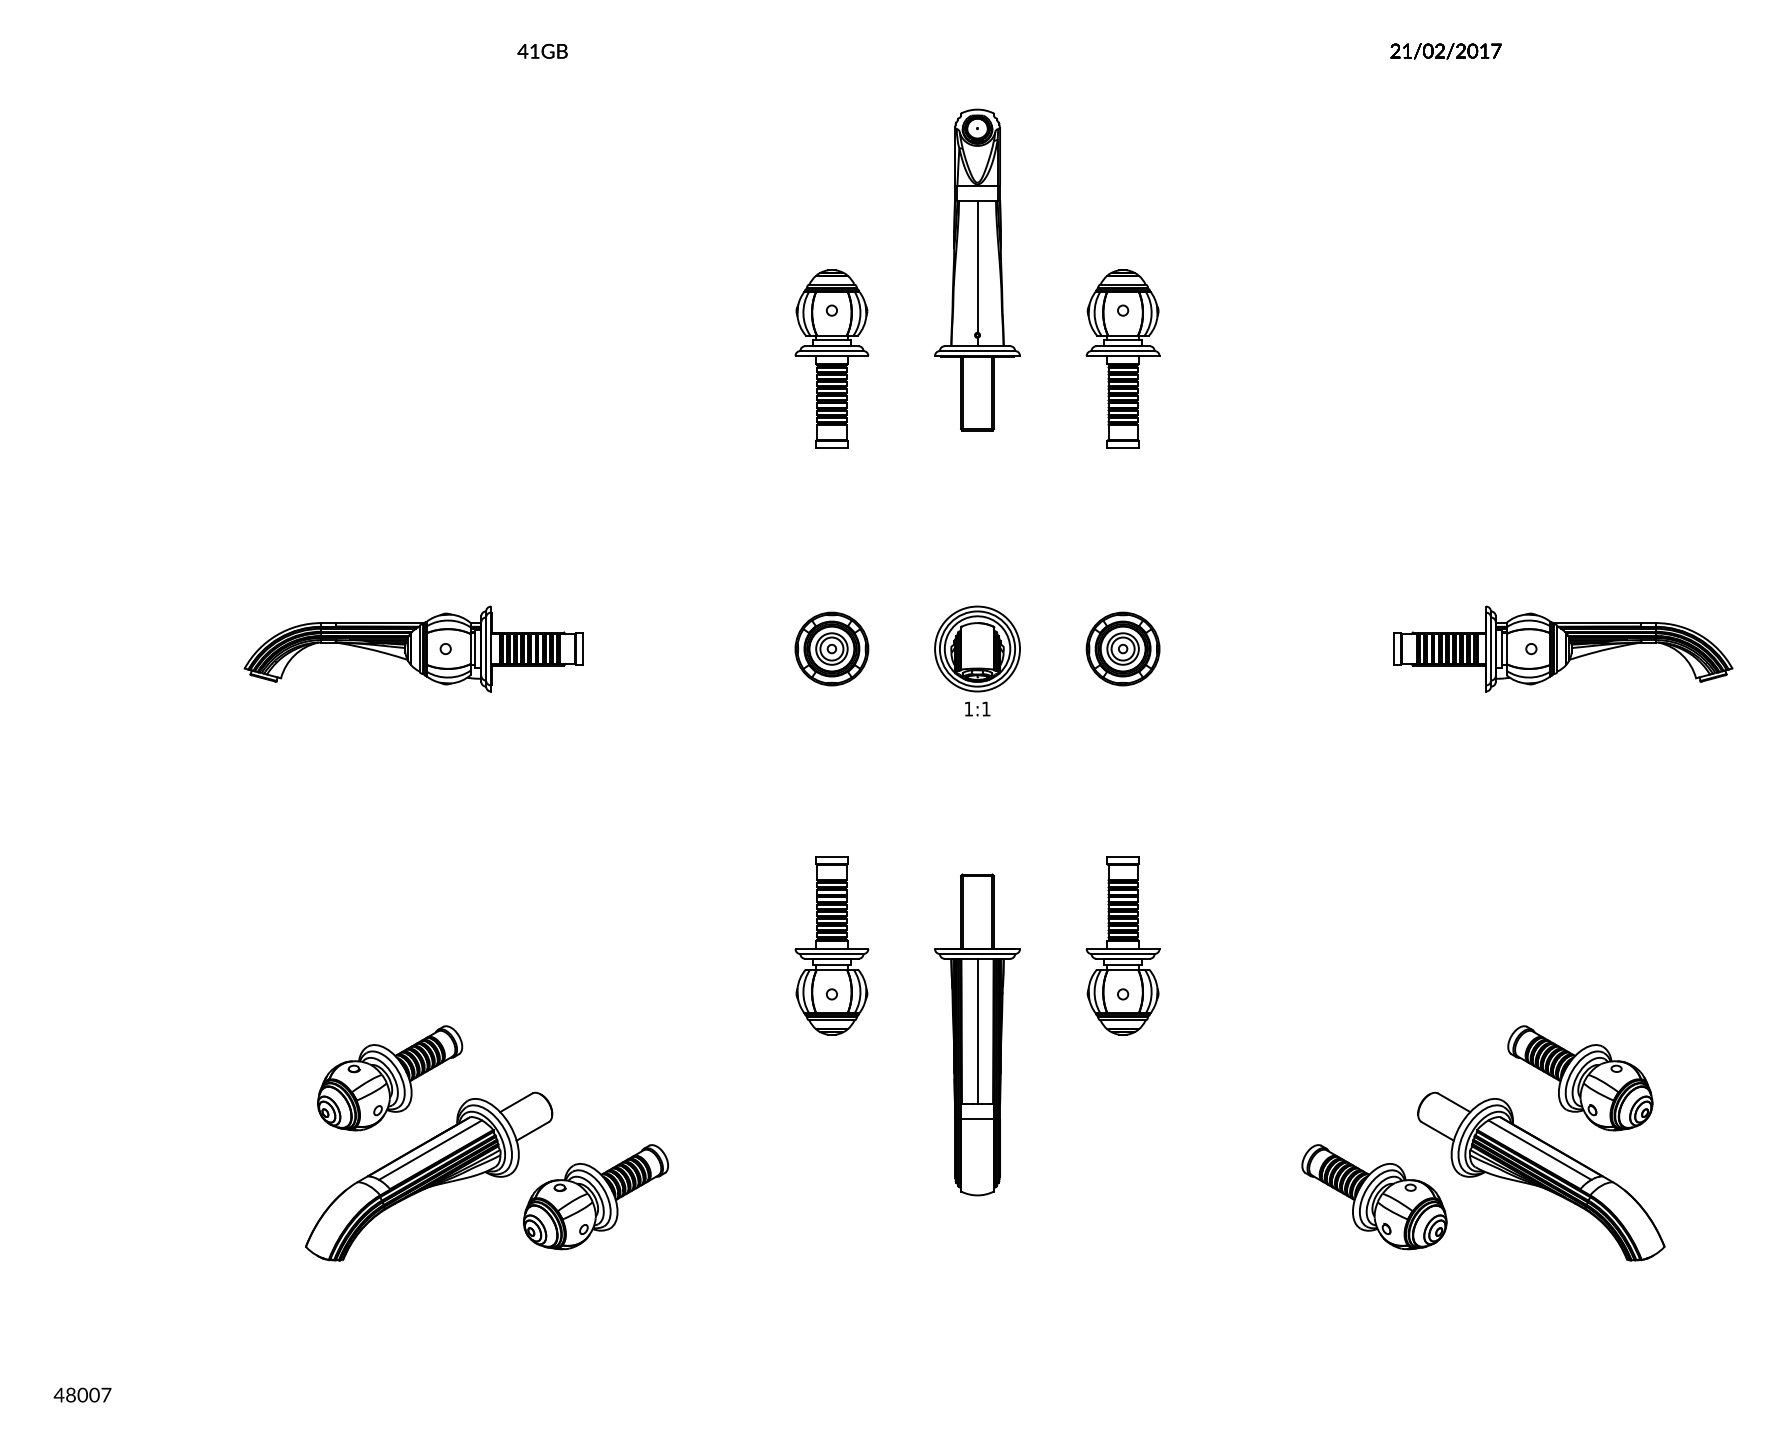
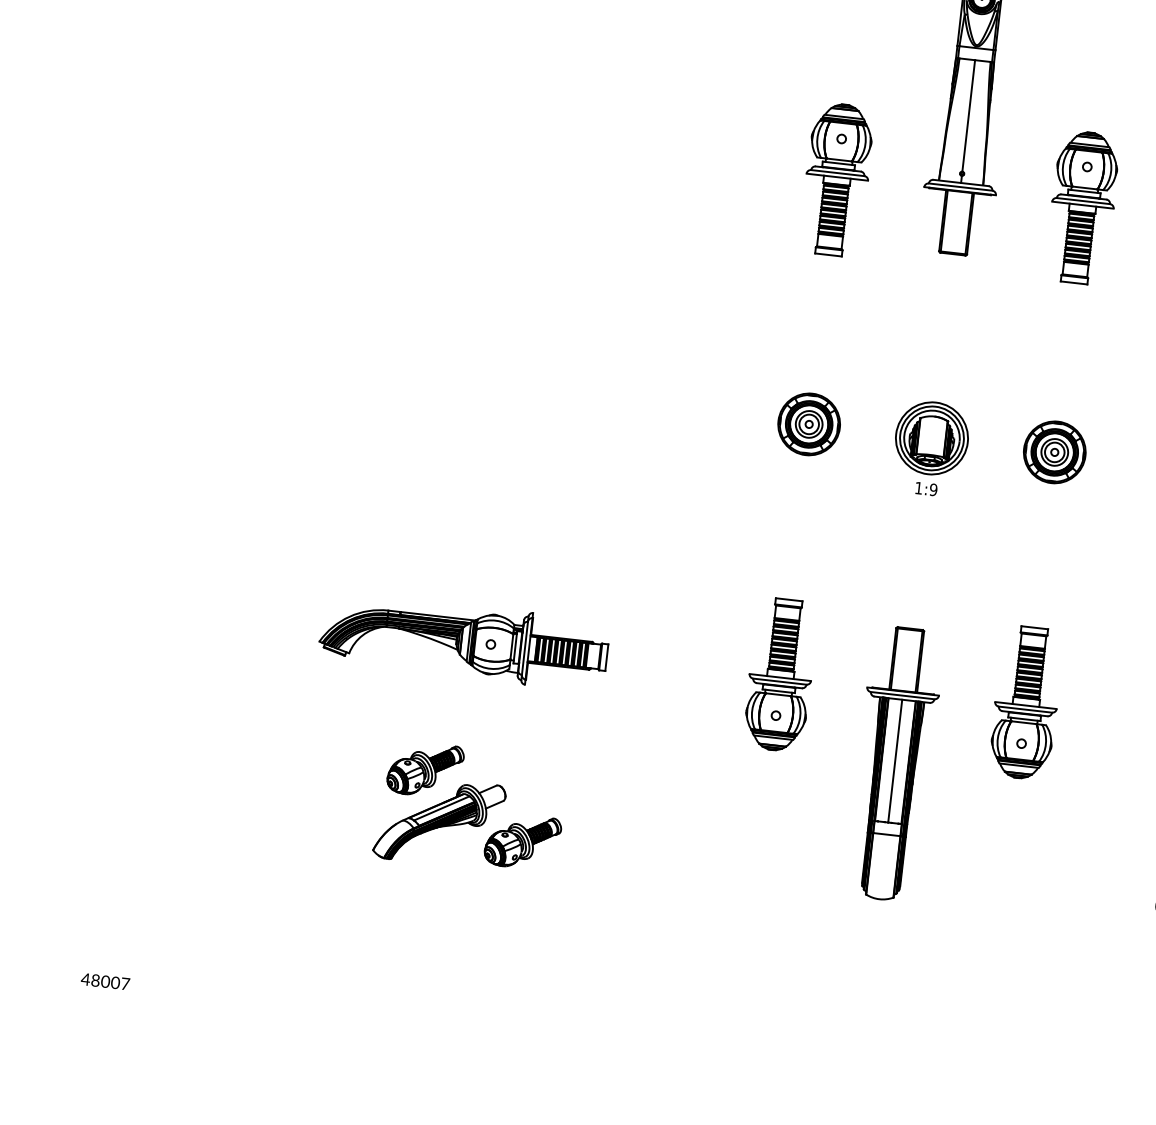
part: (413, 648) -> (463, 640), moved
text: (985, 708) -> (932, 489), 1:1 -> 1:9
part: (486, 1143) -> (470, 808), size x0.6

